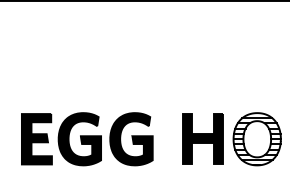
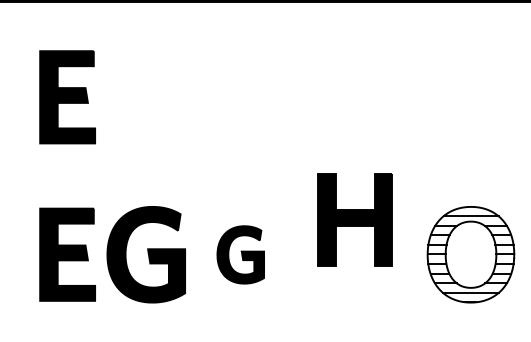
part: (36, 53) -> (66, 97), added
part: (202, 138) -> (354, 218), moved
part: (131, 139) -> (240, 255), size x0.6

